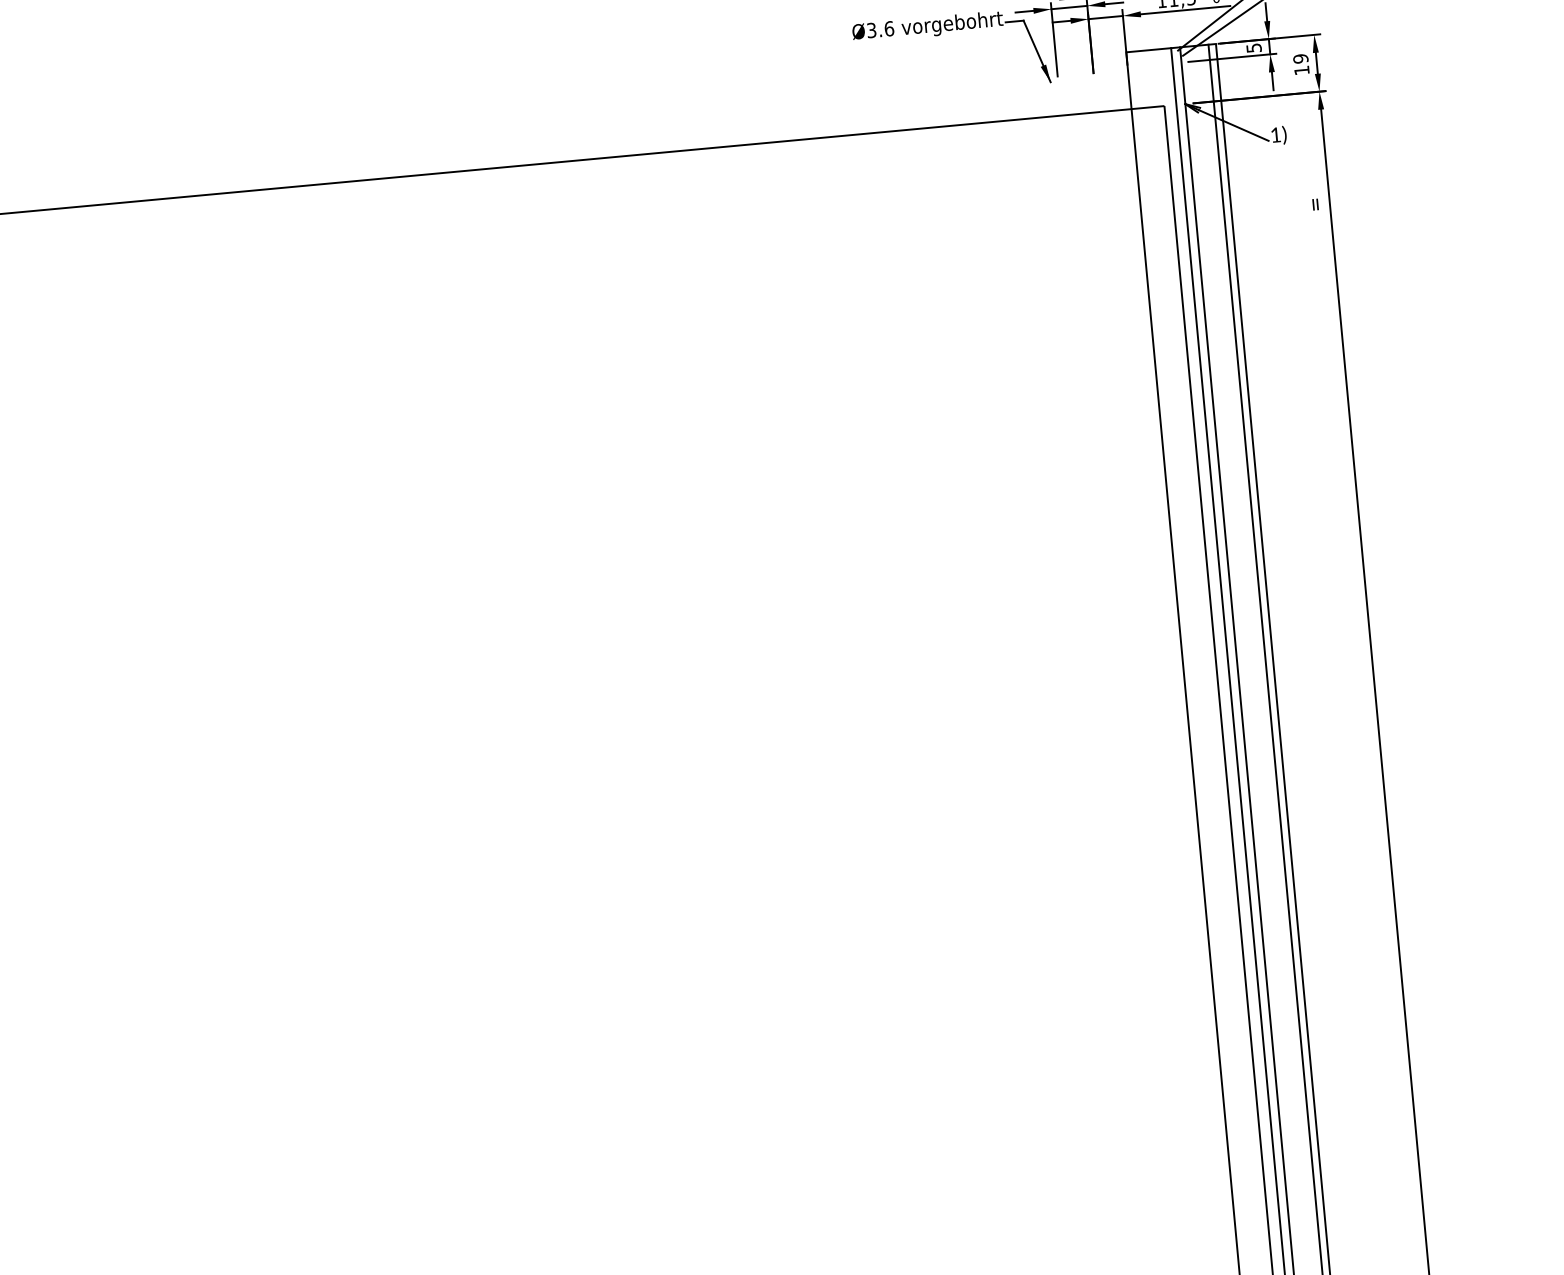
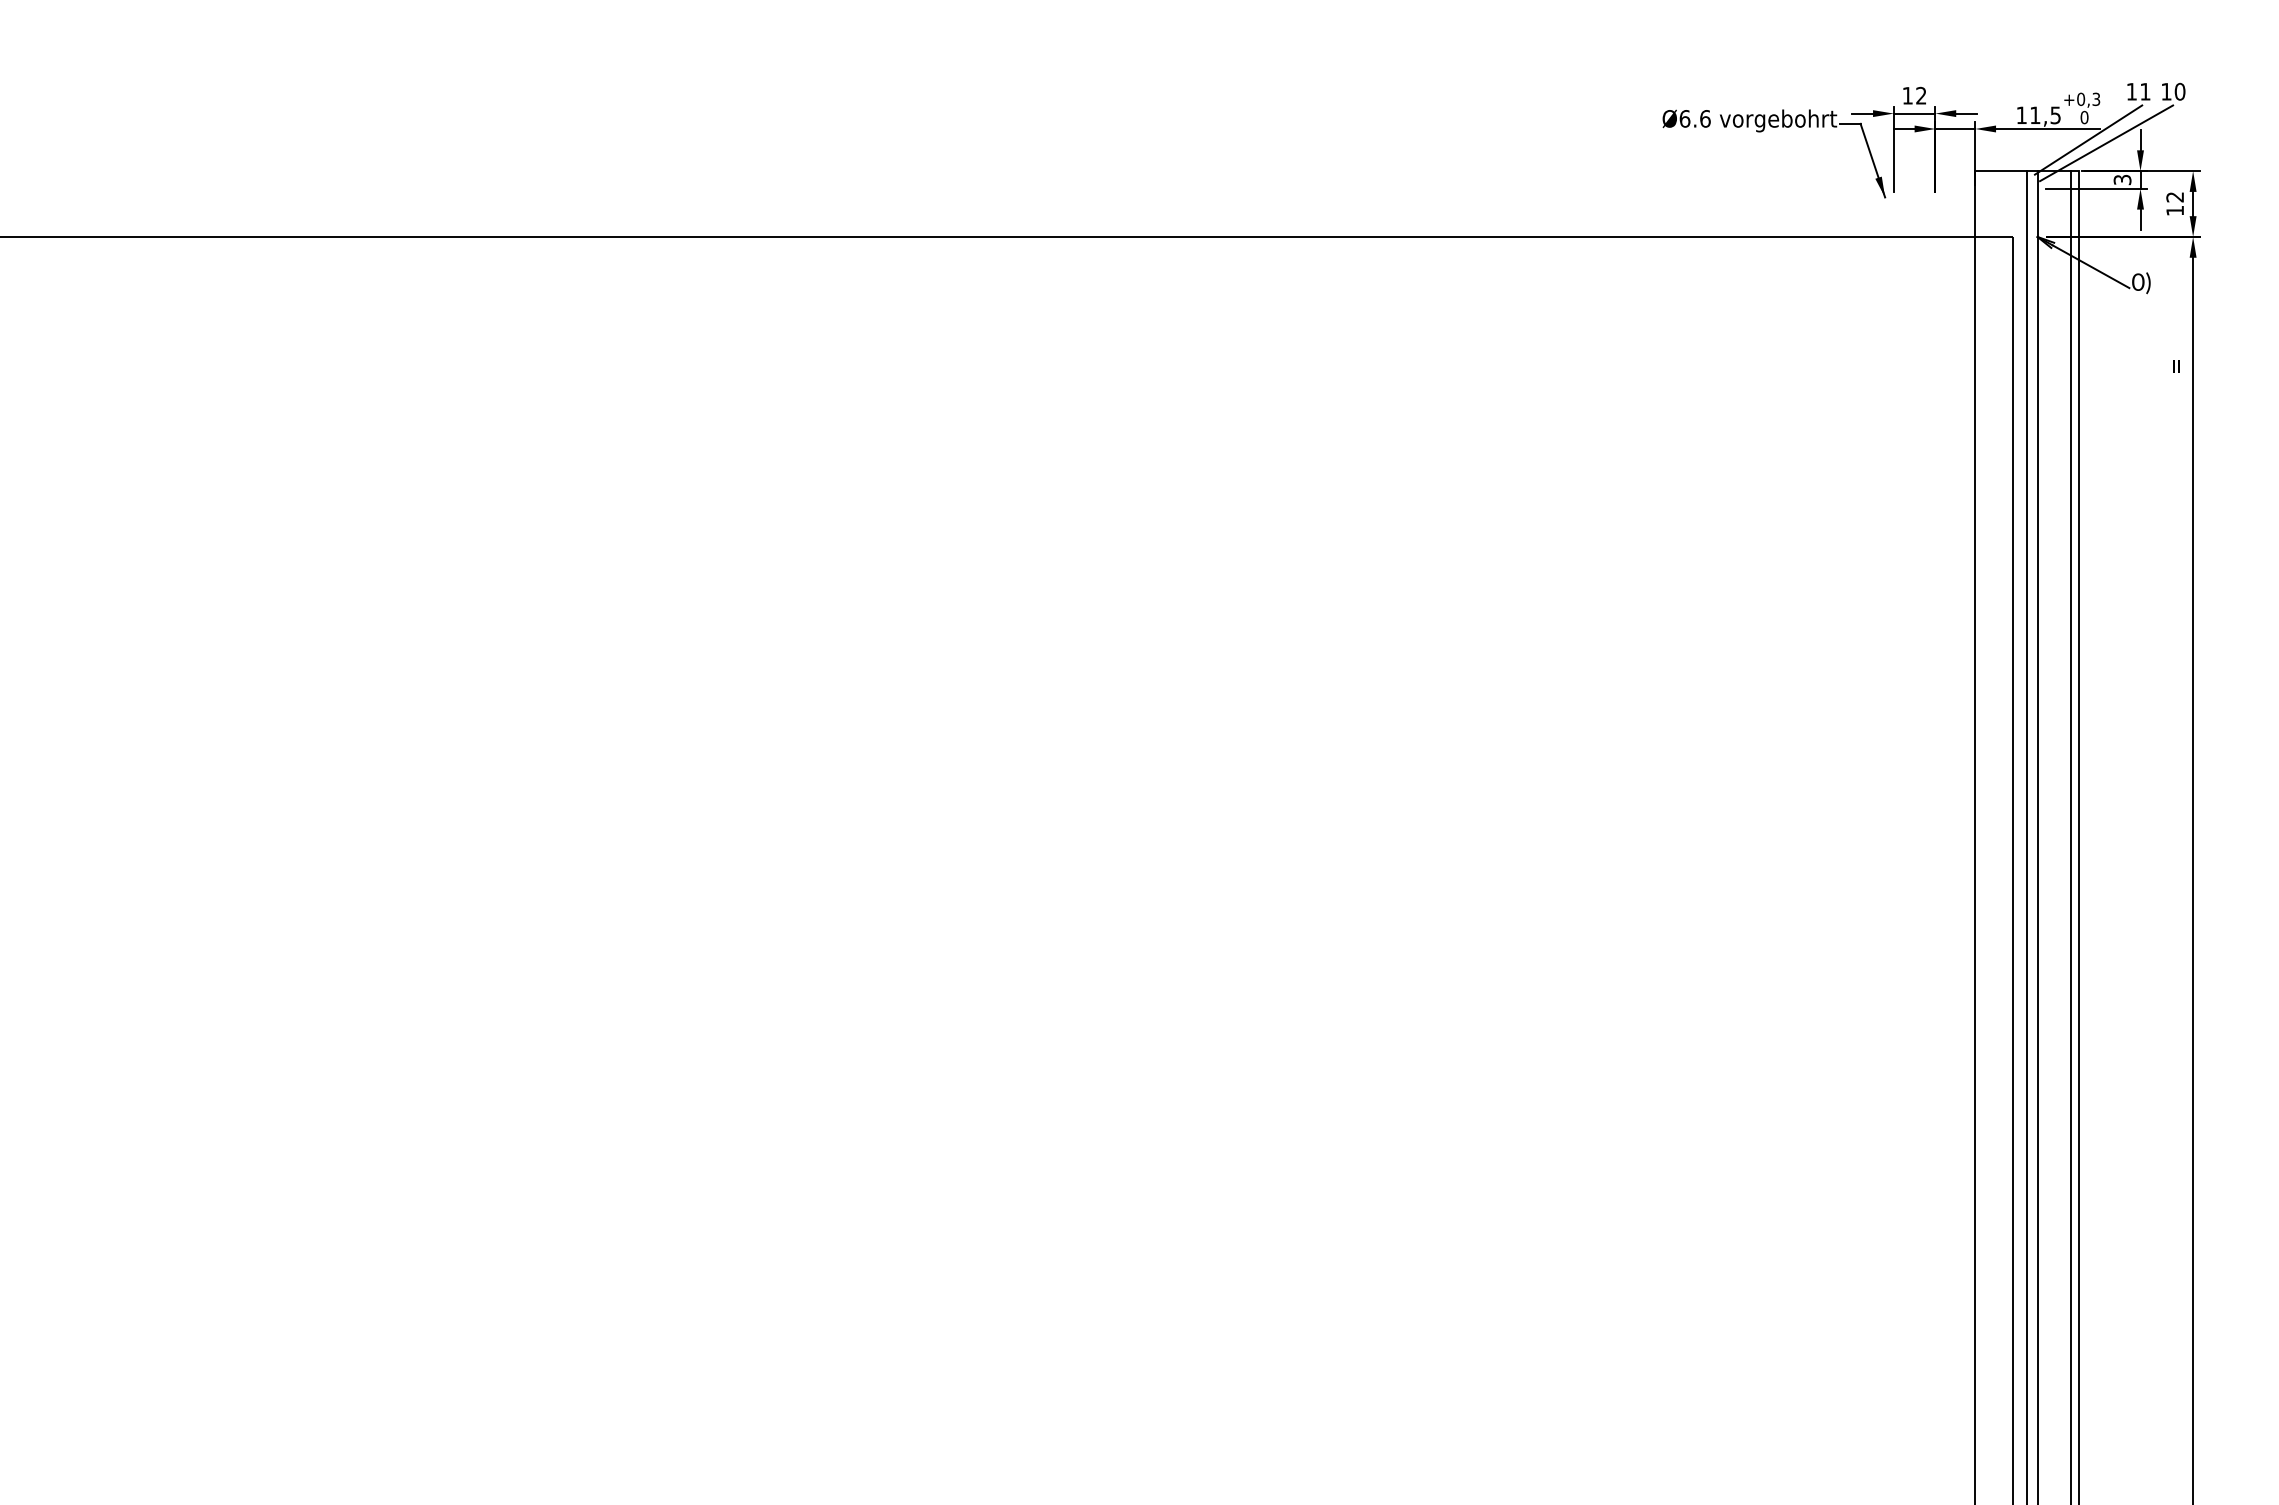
text: (871, 30) -> (1684, 118), Ø3.6 -> Ø6.6
text: (1253, 47) -> (2121, 179), 5 -> 3
text: (1301, 59) -> (2175, 197), 19 -> 12
text: (1275, 134) -> (2138, 281), 1) -> 0)

